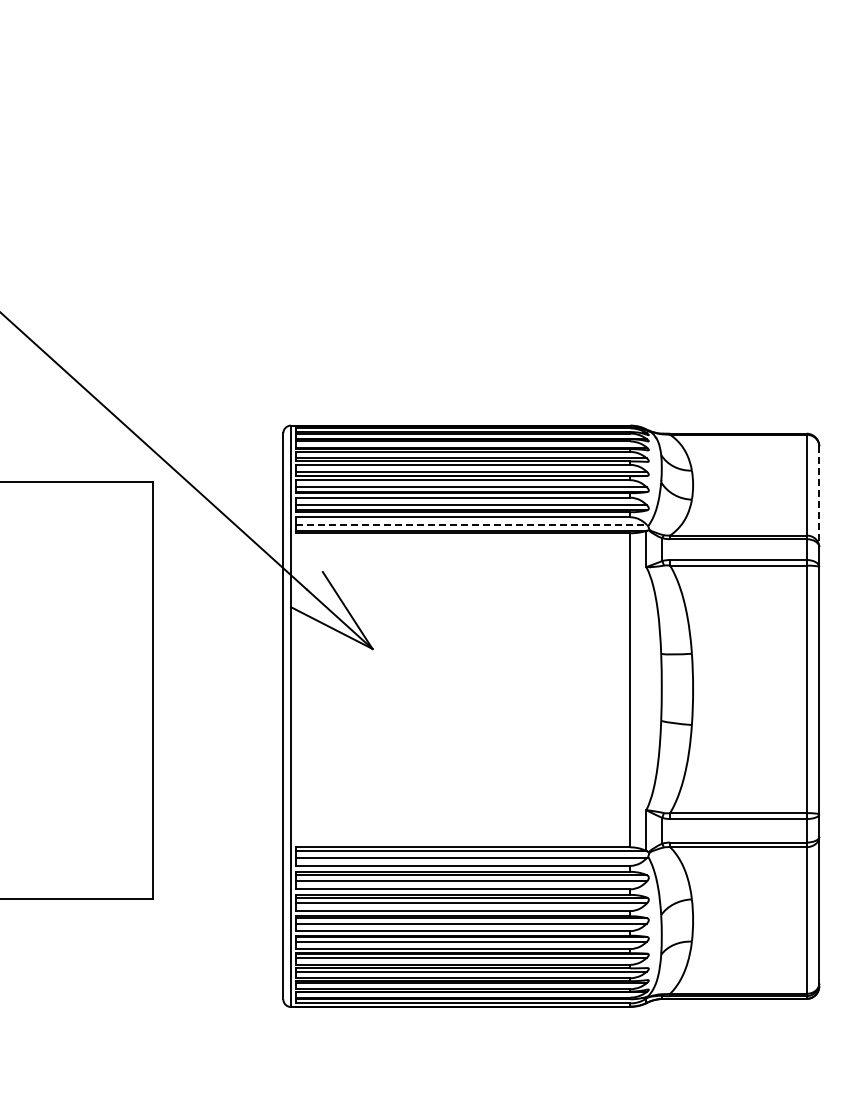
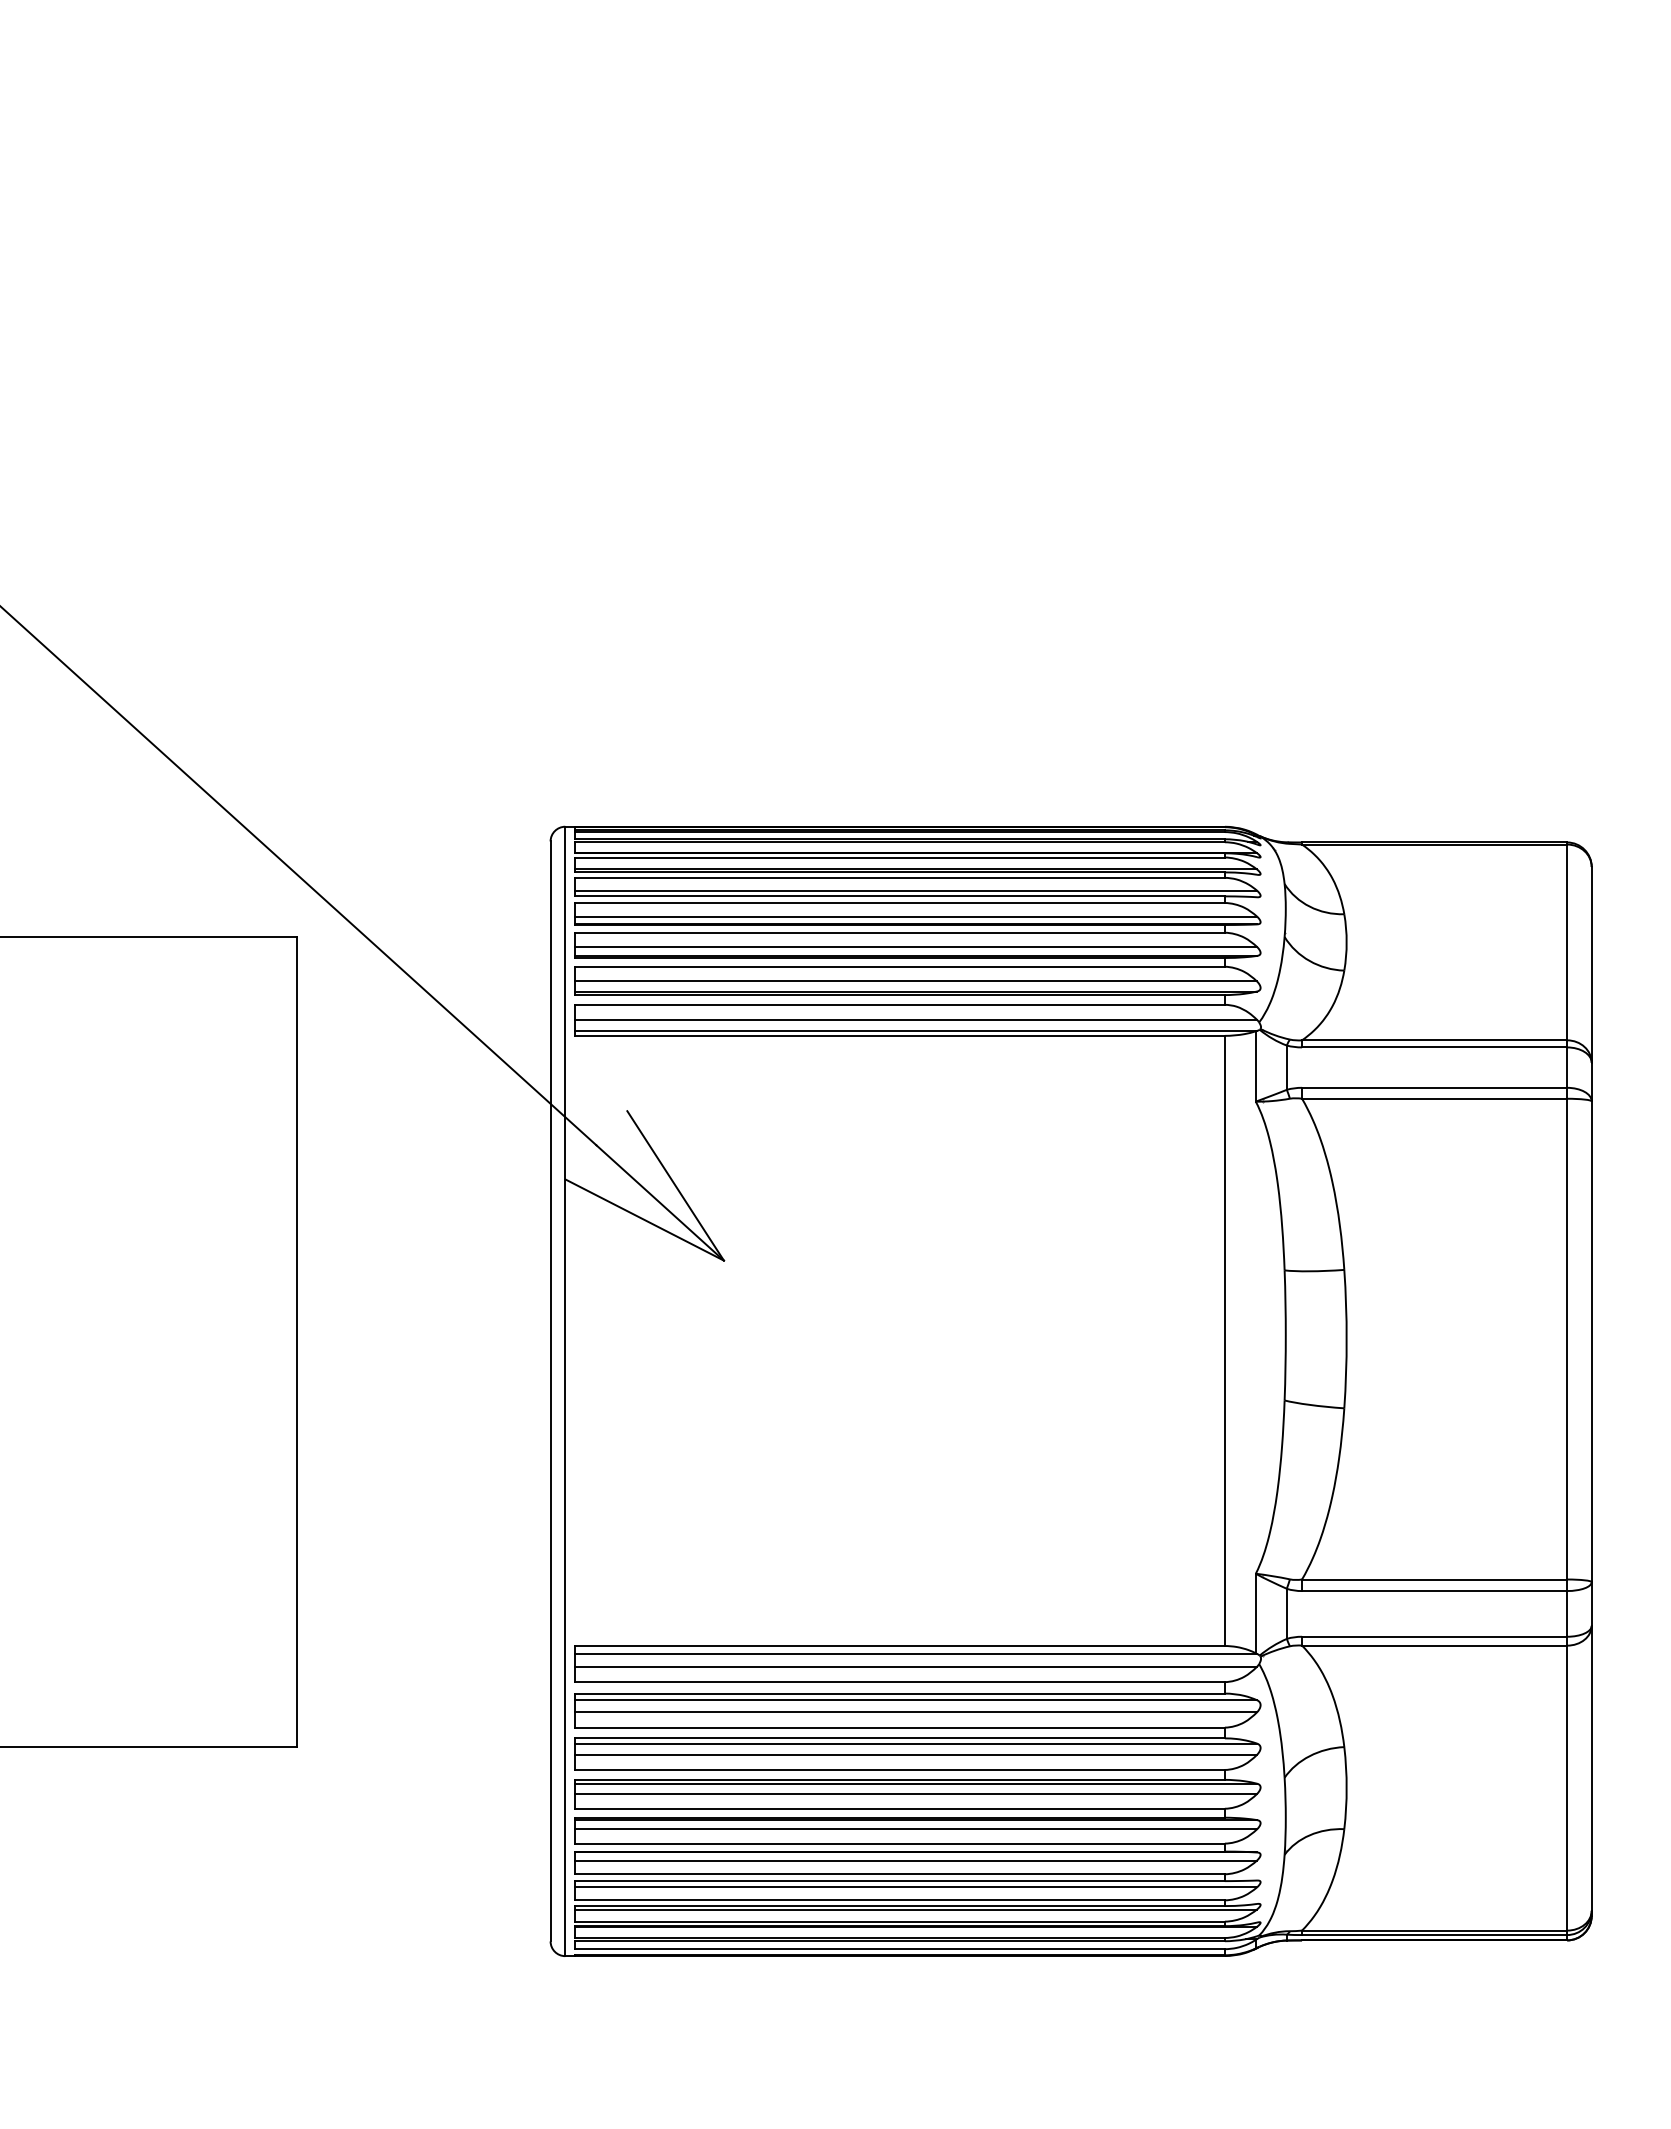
line: (819, 497) -> (1592, 966), dashed -> solid
line: (472, 525) -> (918, 1020), dashed -> solid

